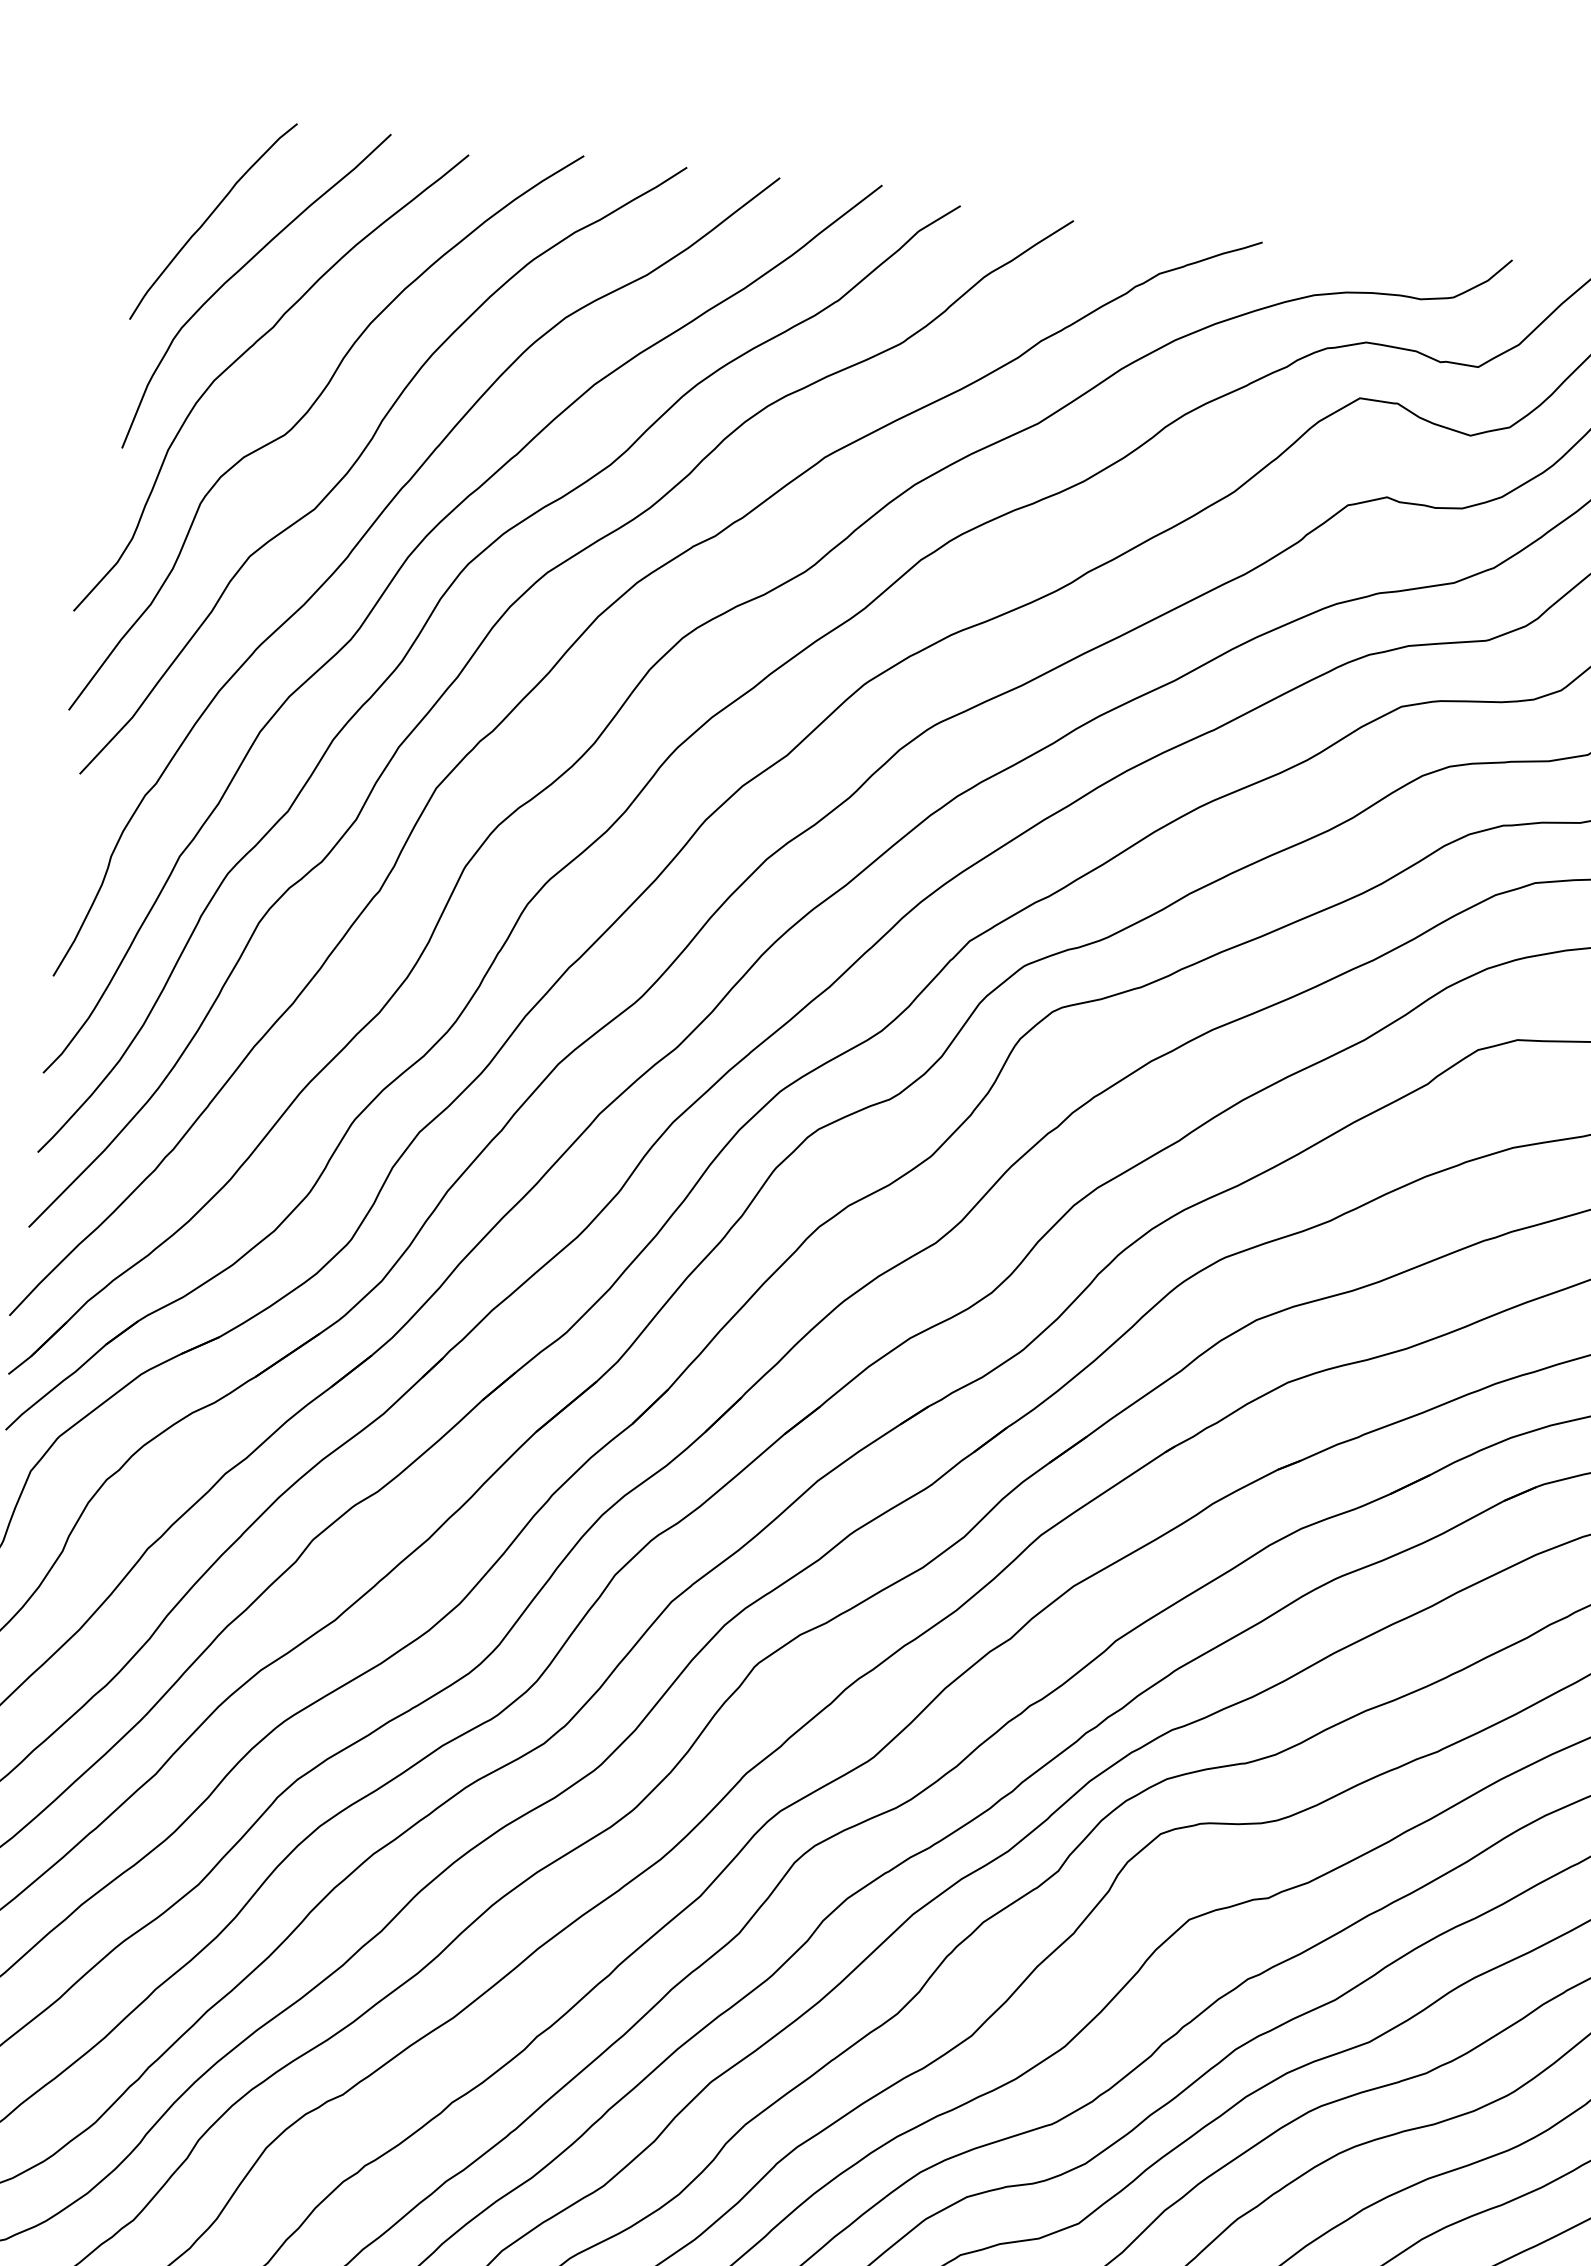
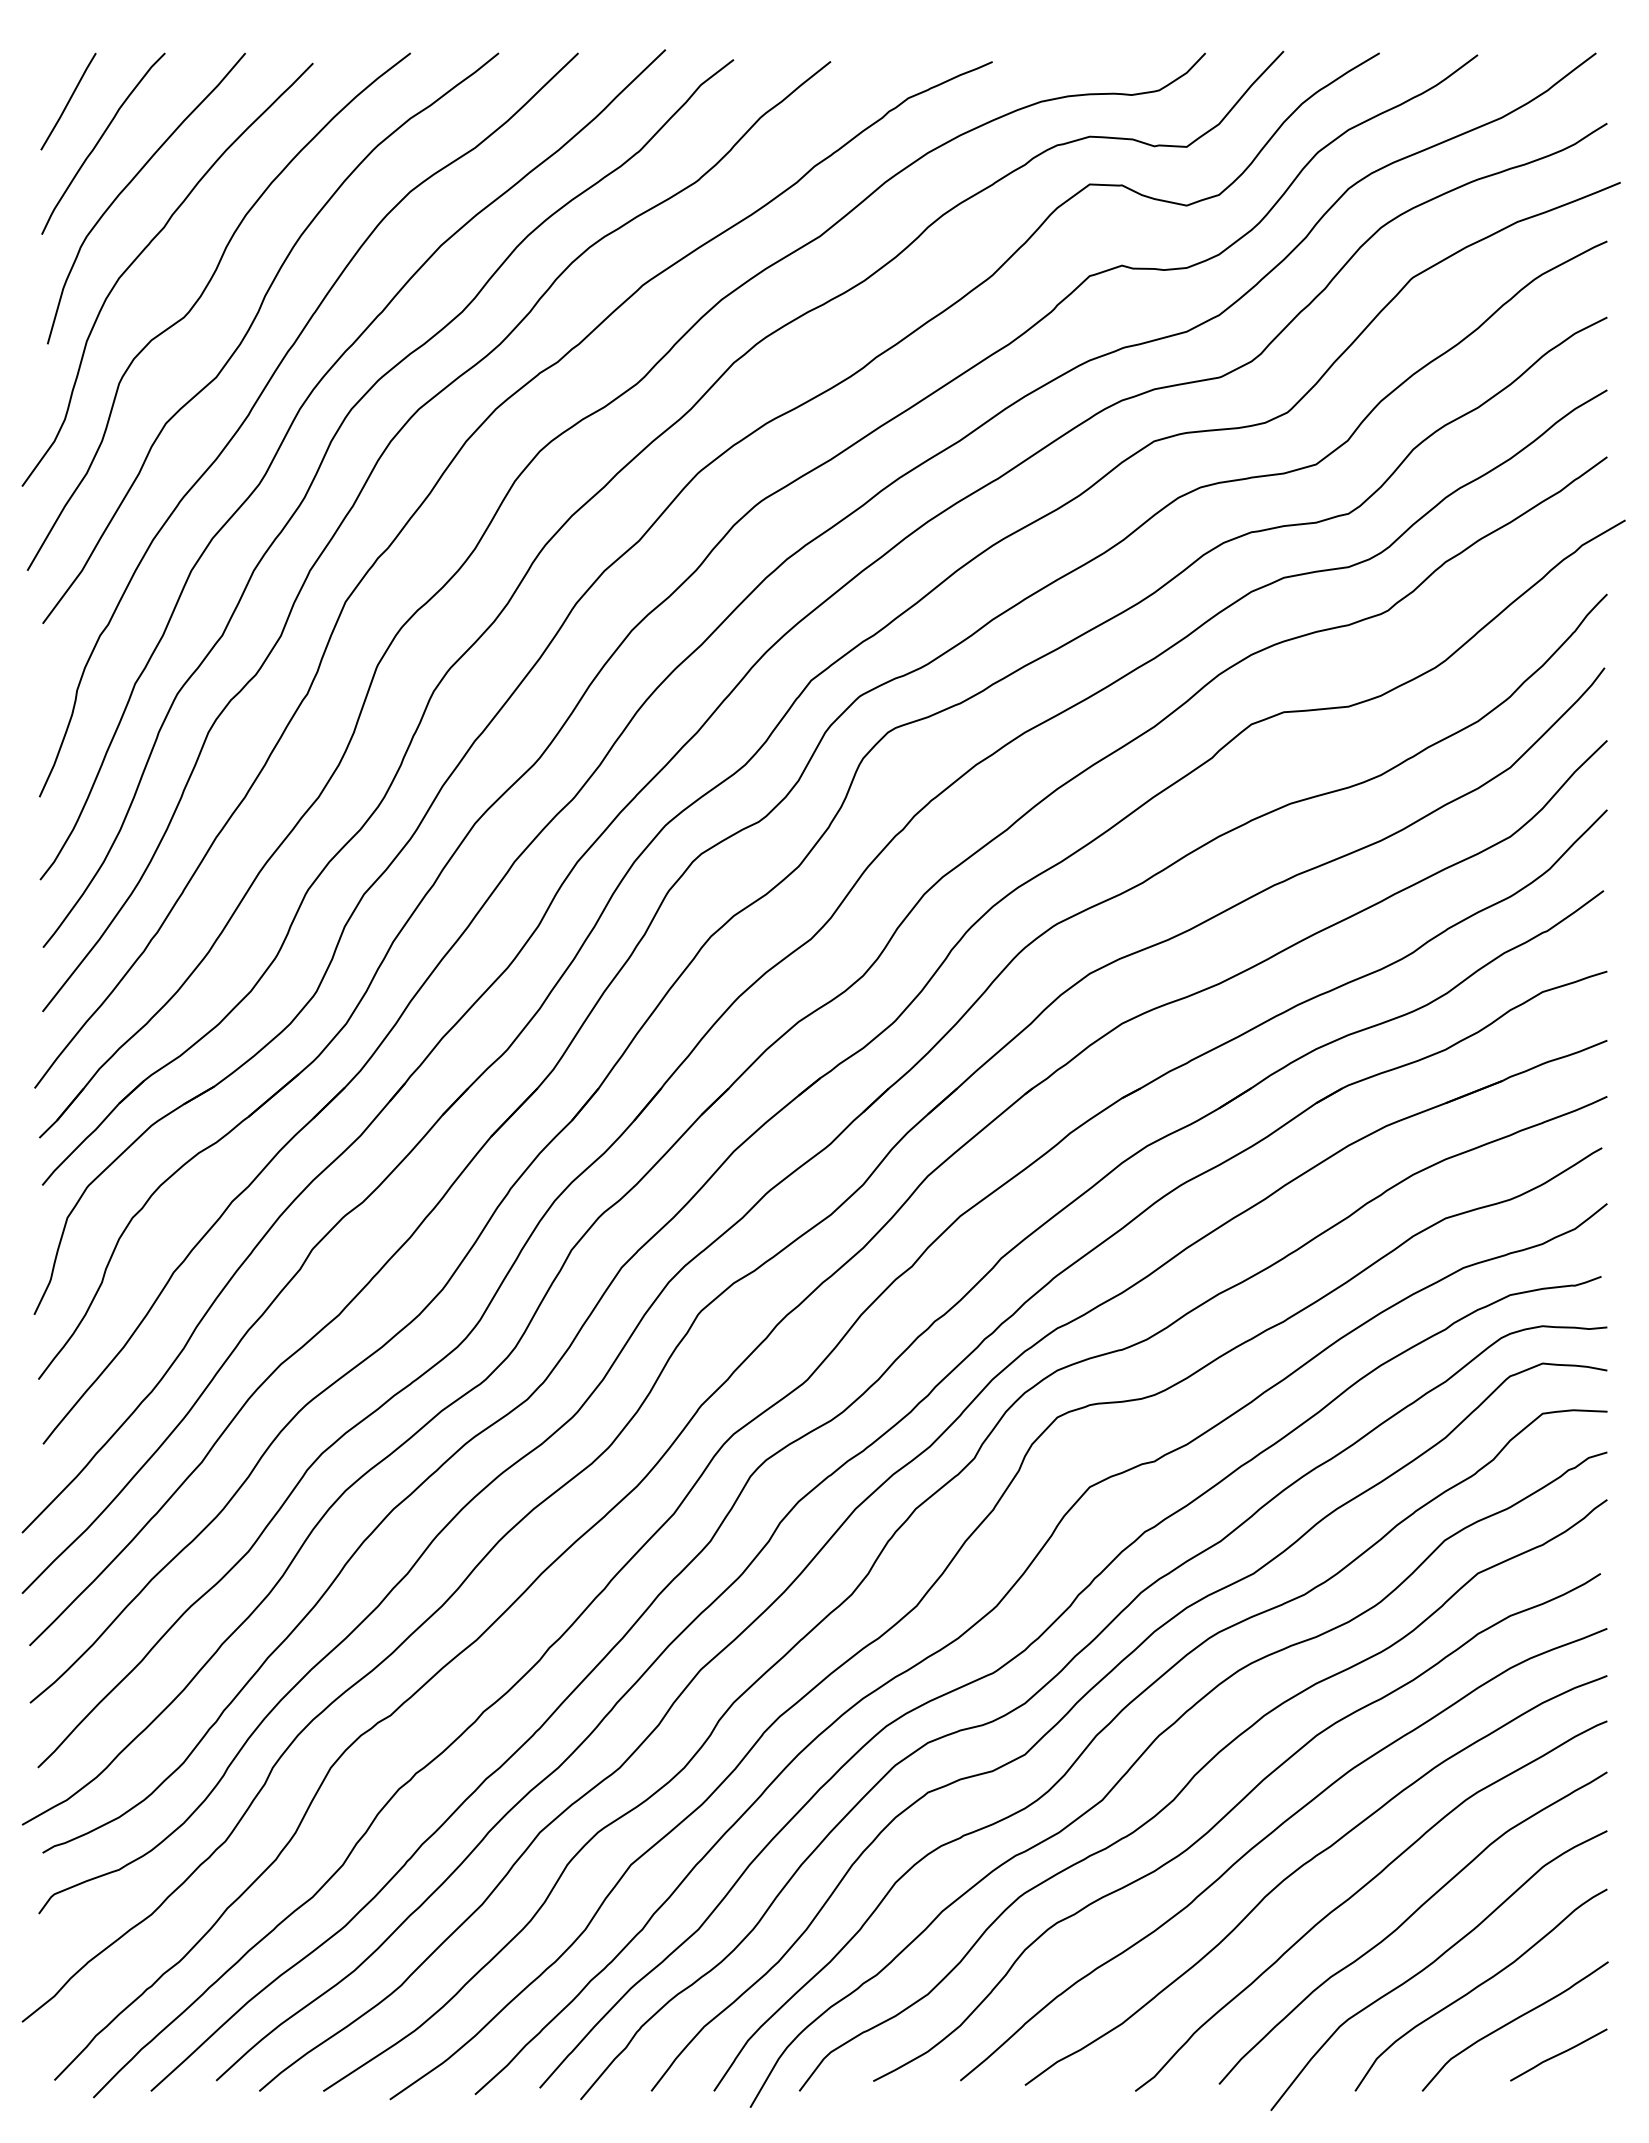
line: (178, 167) -> (68, 101), added

